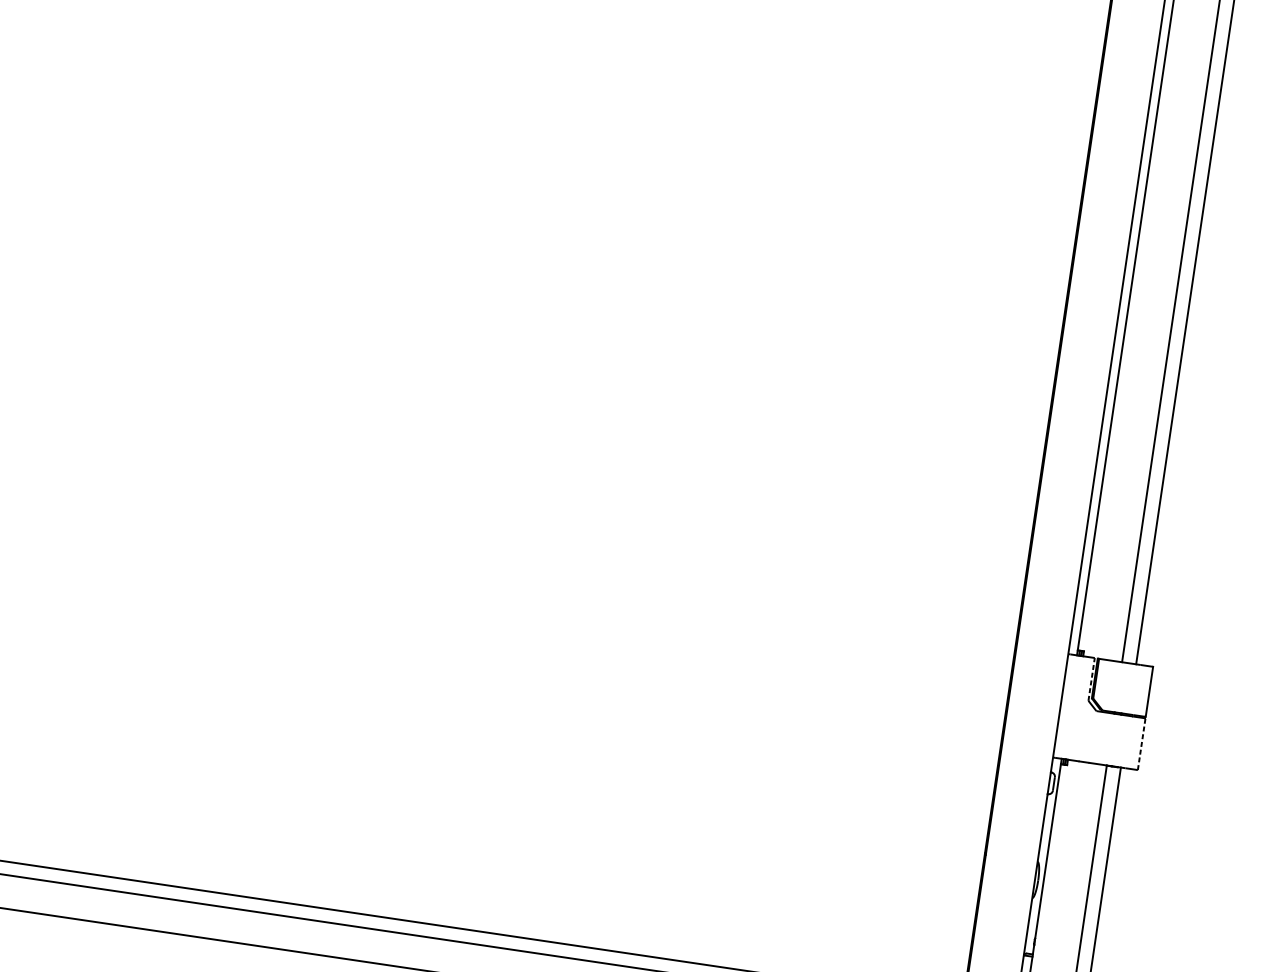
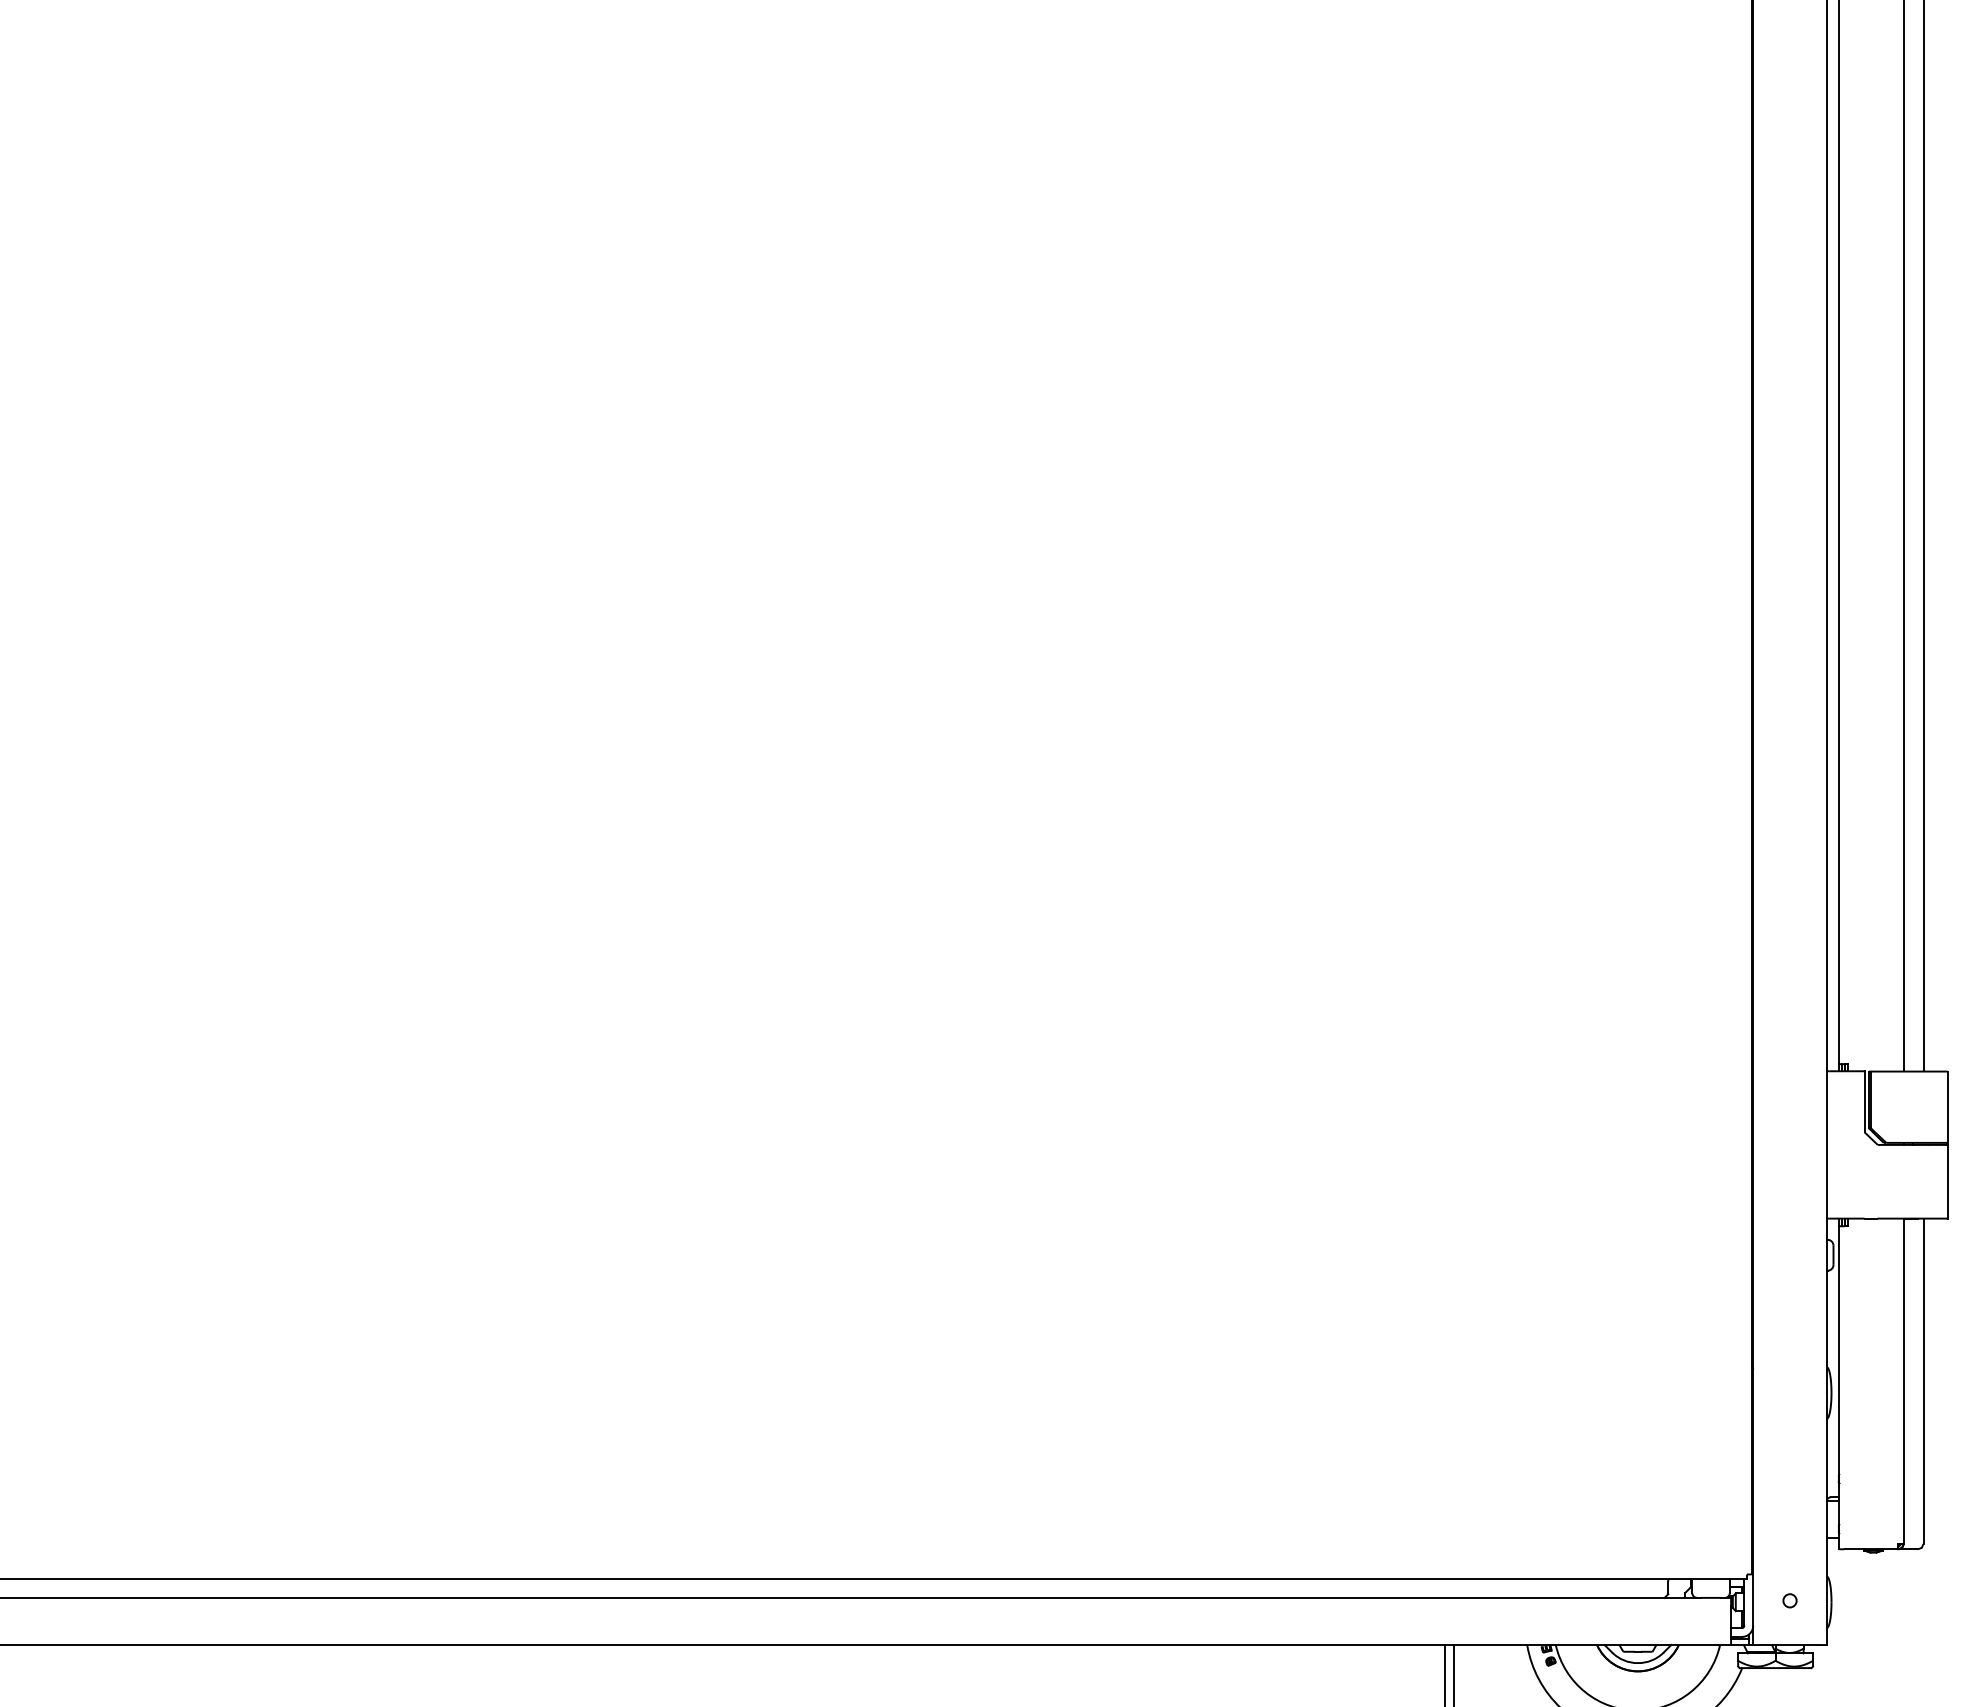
line: (1091, 679) -> (1864, 1101), dashed -> solid
line: (1141, 743) -> (1947, 1181), dashed -> solid

